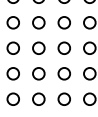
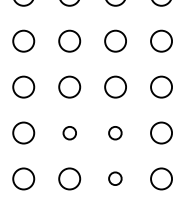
circle: (38, 73) -> (69, 132), size x0.6
circle: (63, 73) -> (114, 132), size x0.6
circle: (63, 98) -> (114, 177), size x0.6

